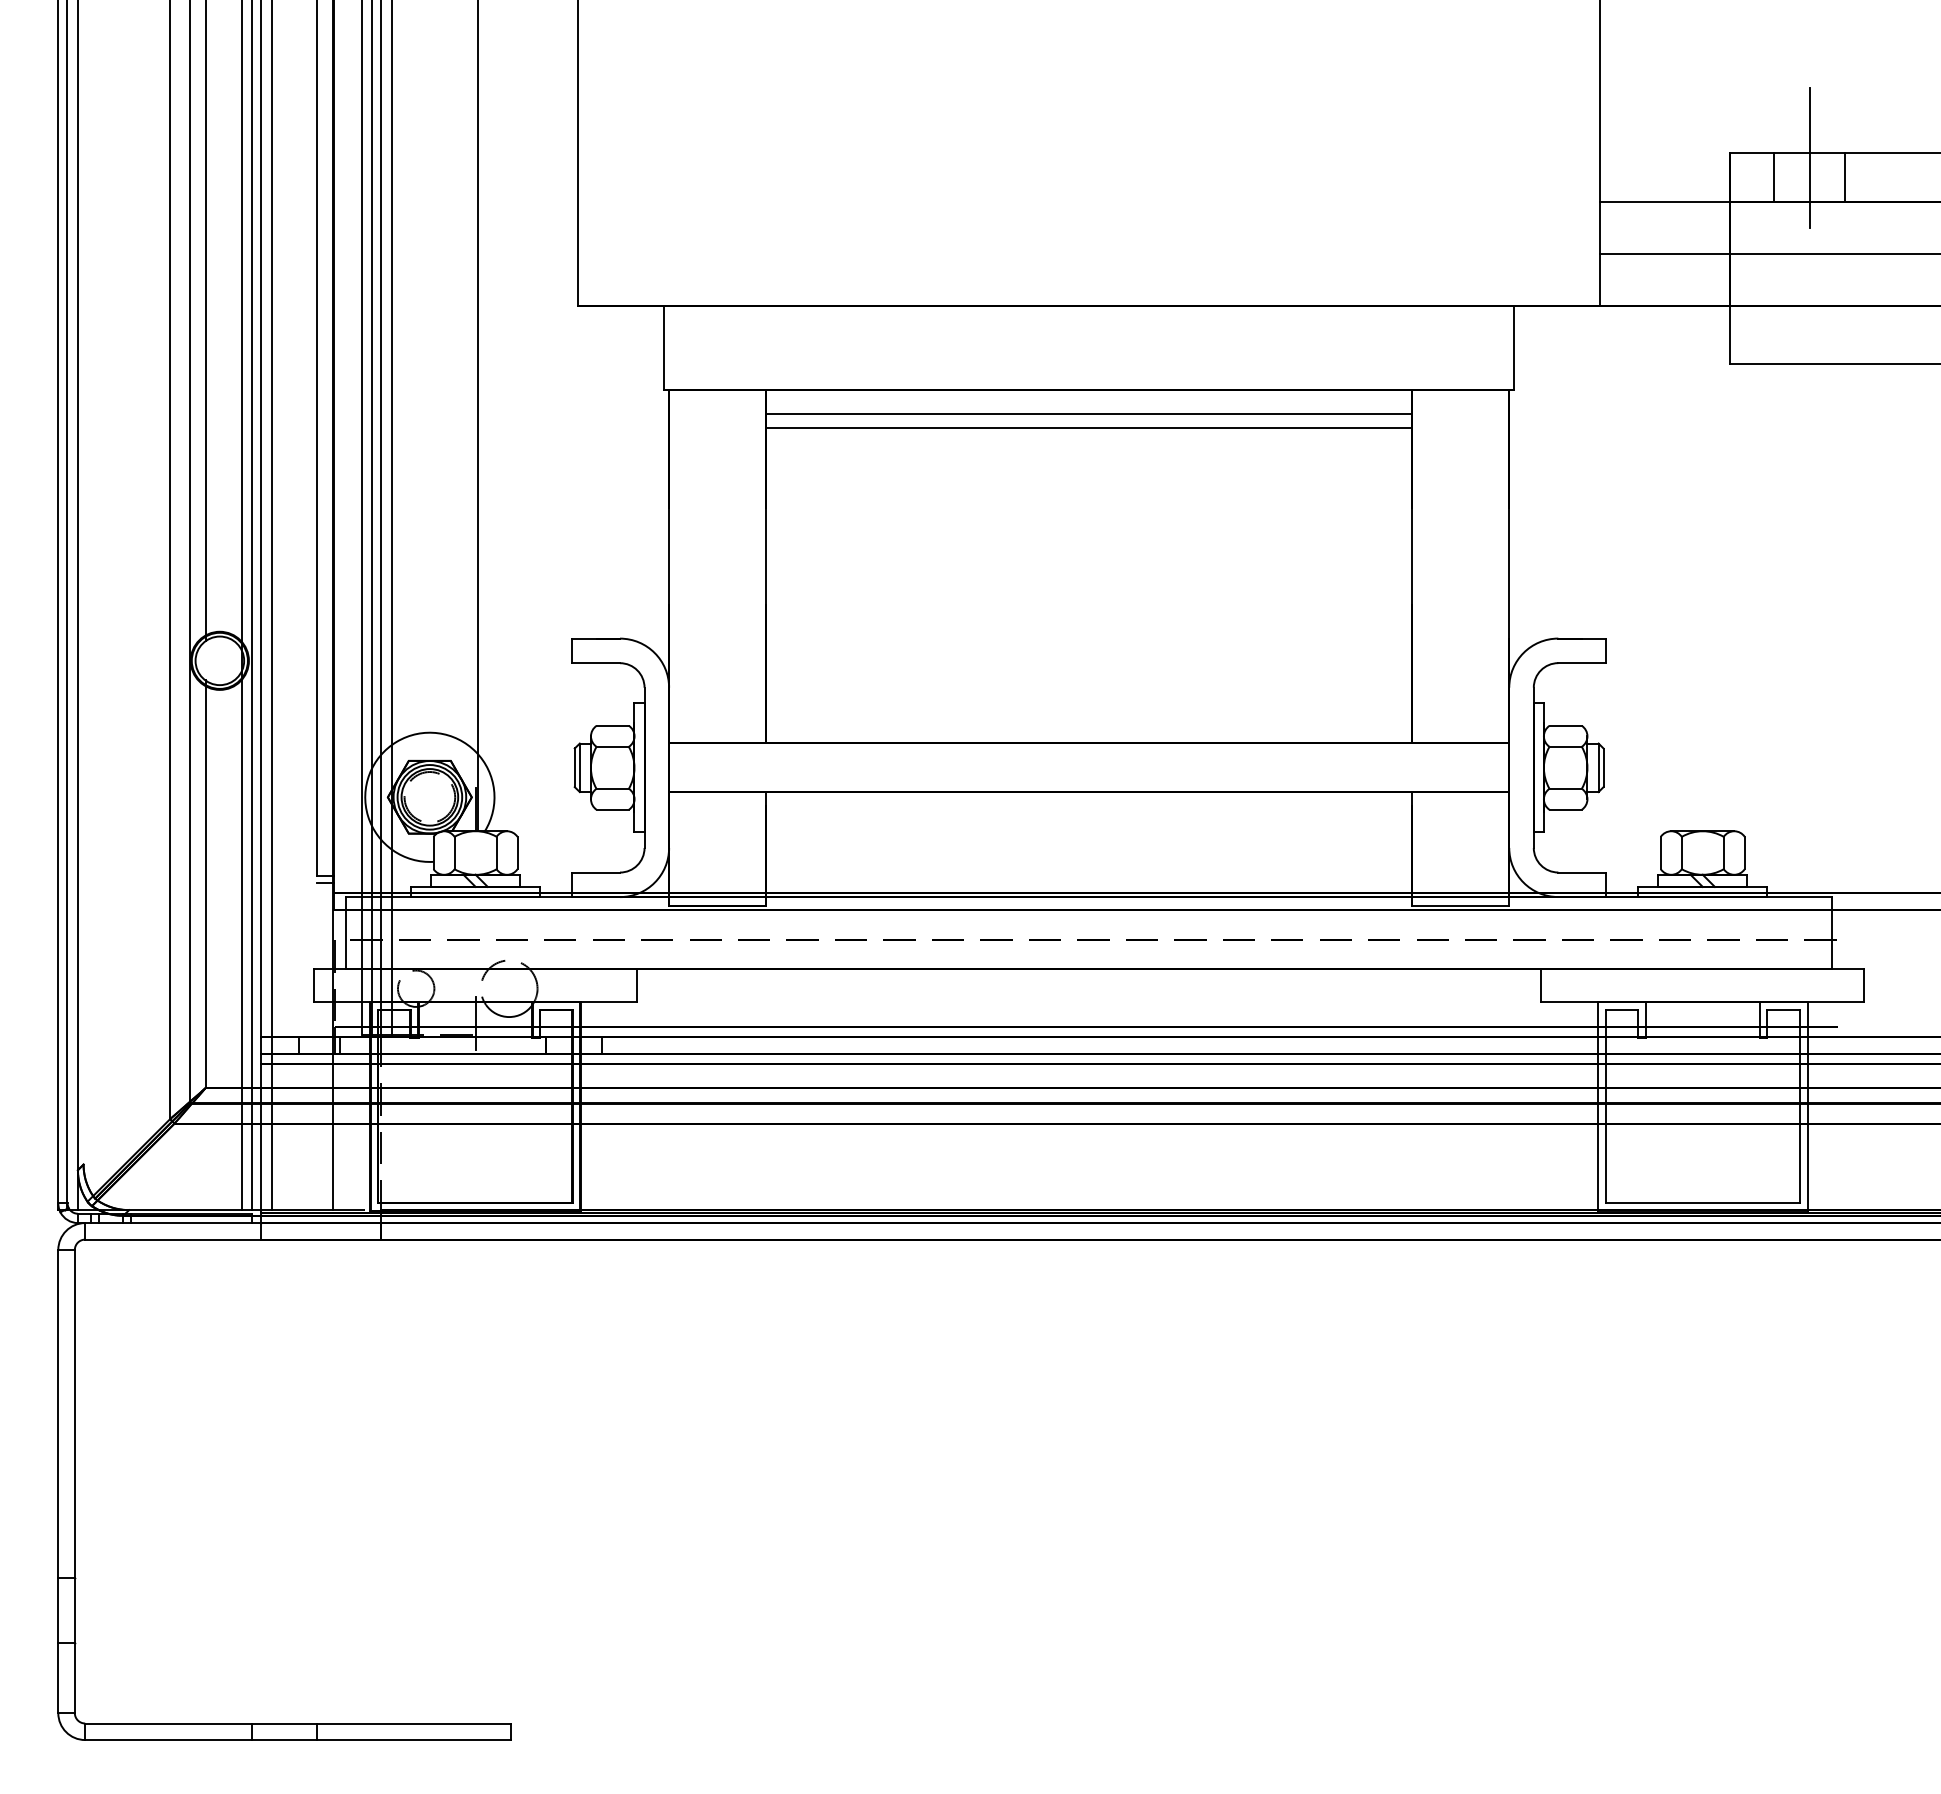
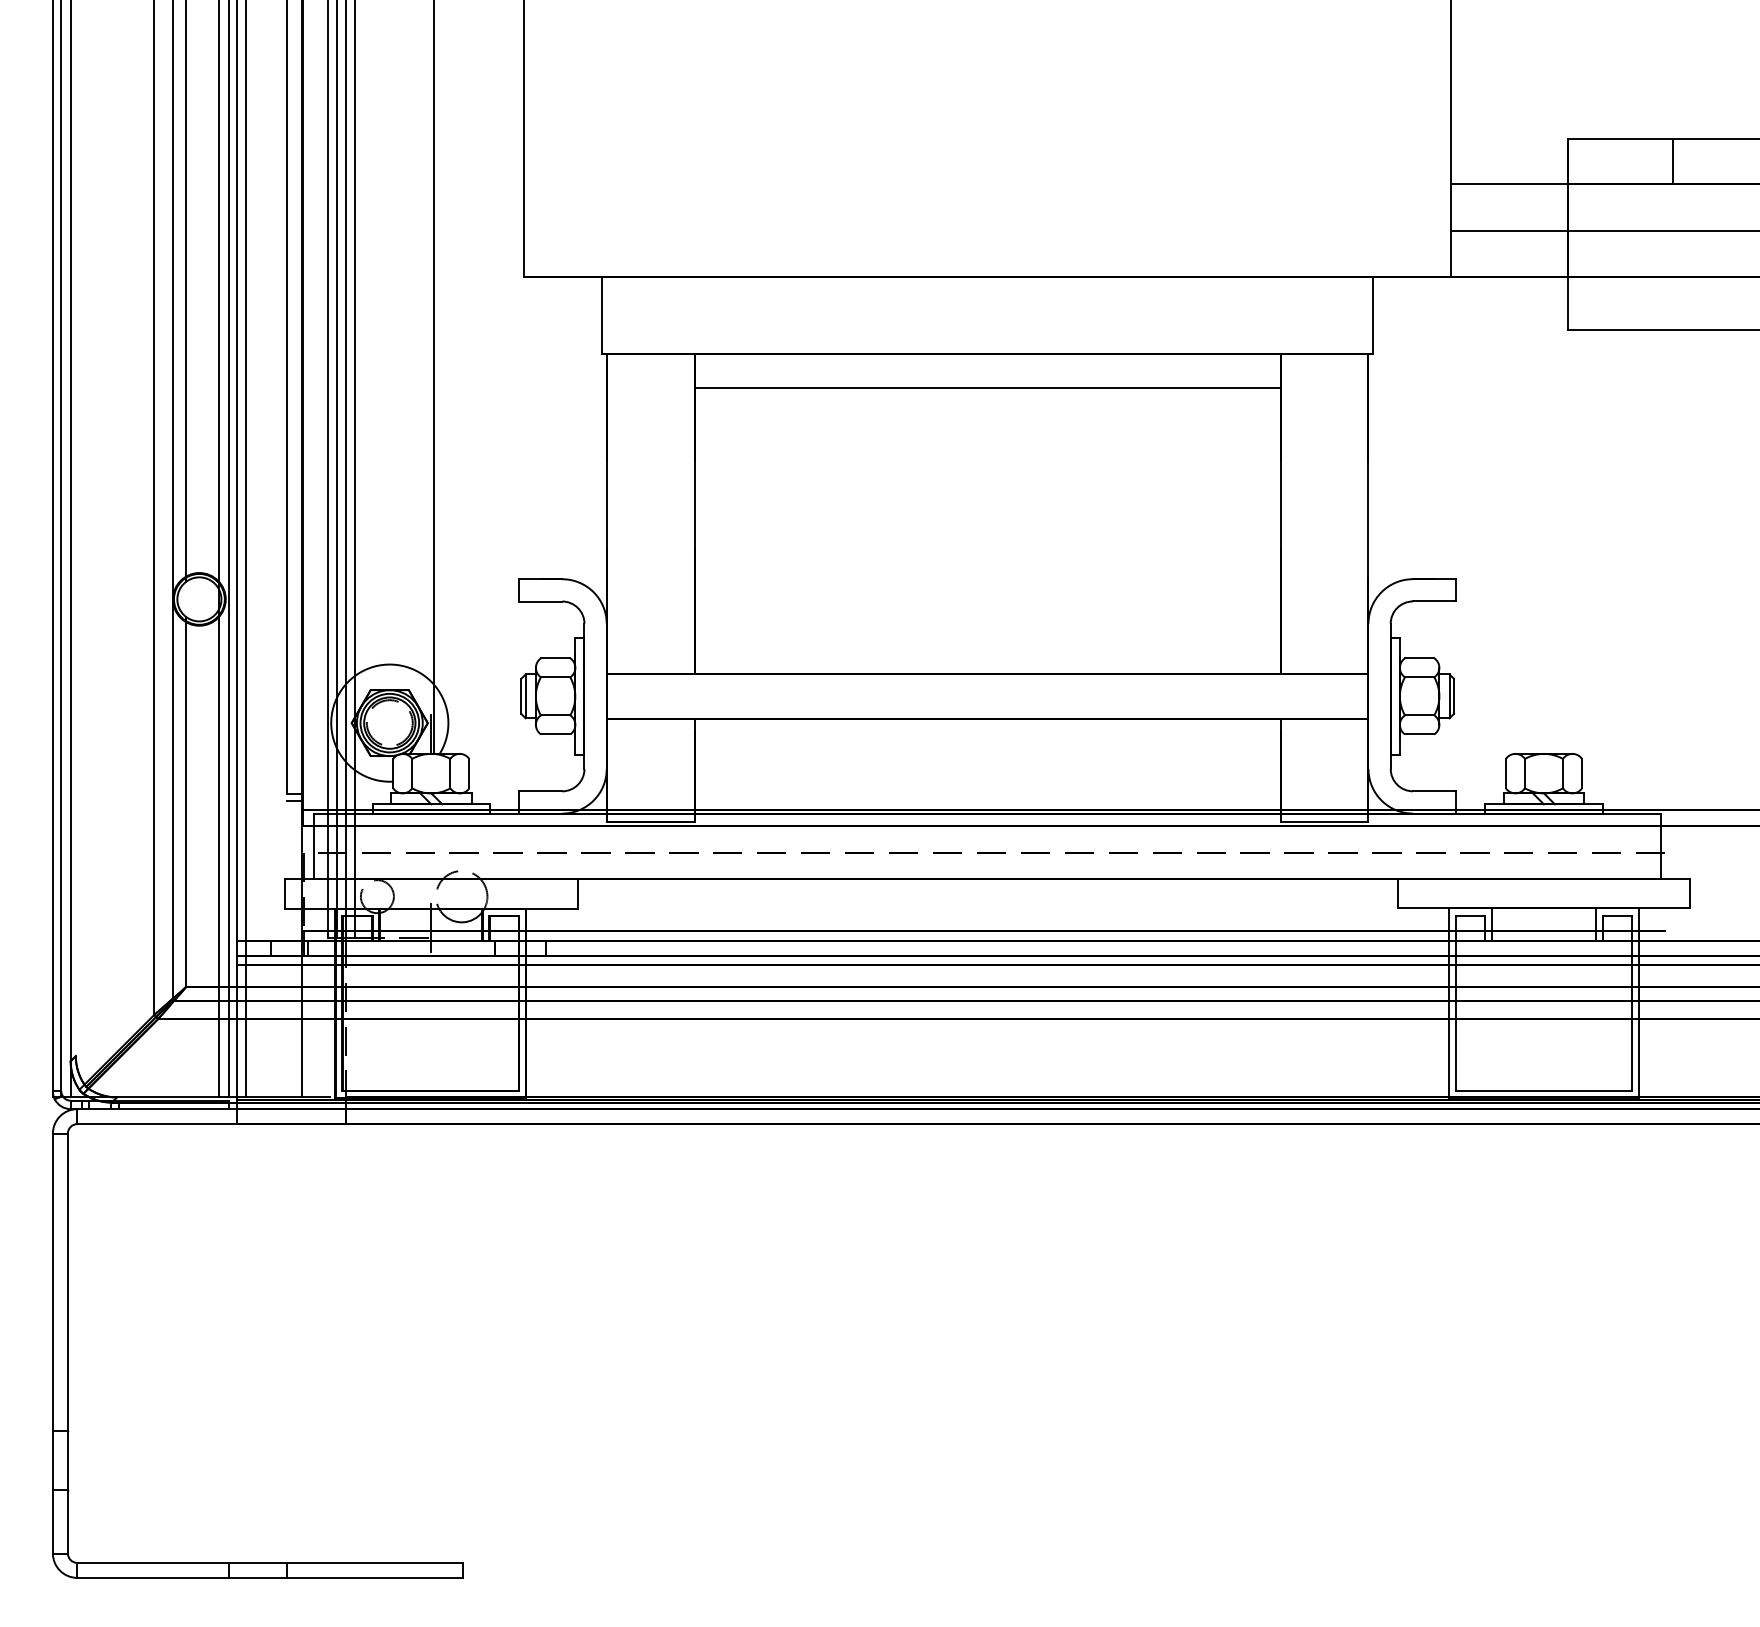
line: (1810, 158) -> (1641, 143), removed
line: (1774, 177) -> (1608, 161), removed
line: (1089, 414) -> (987, 376), removed

